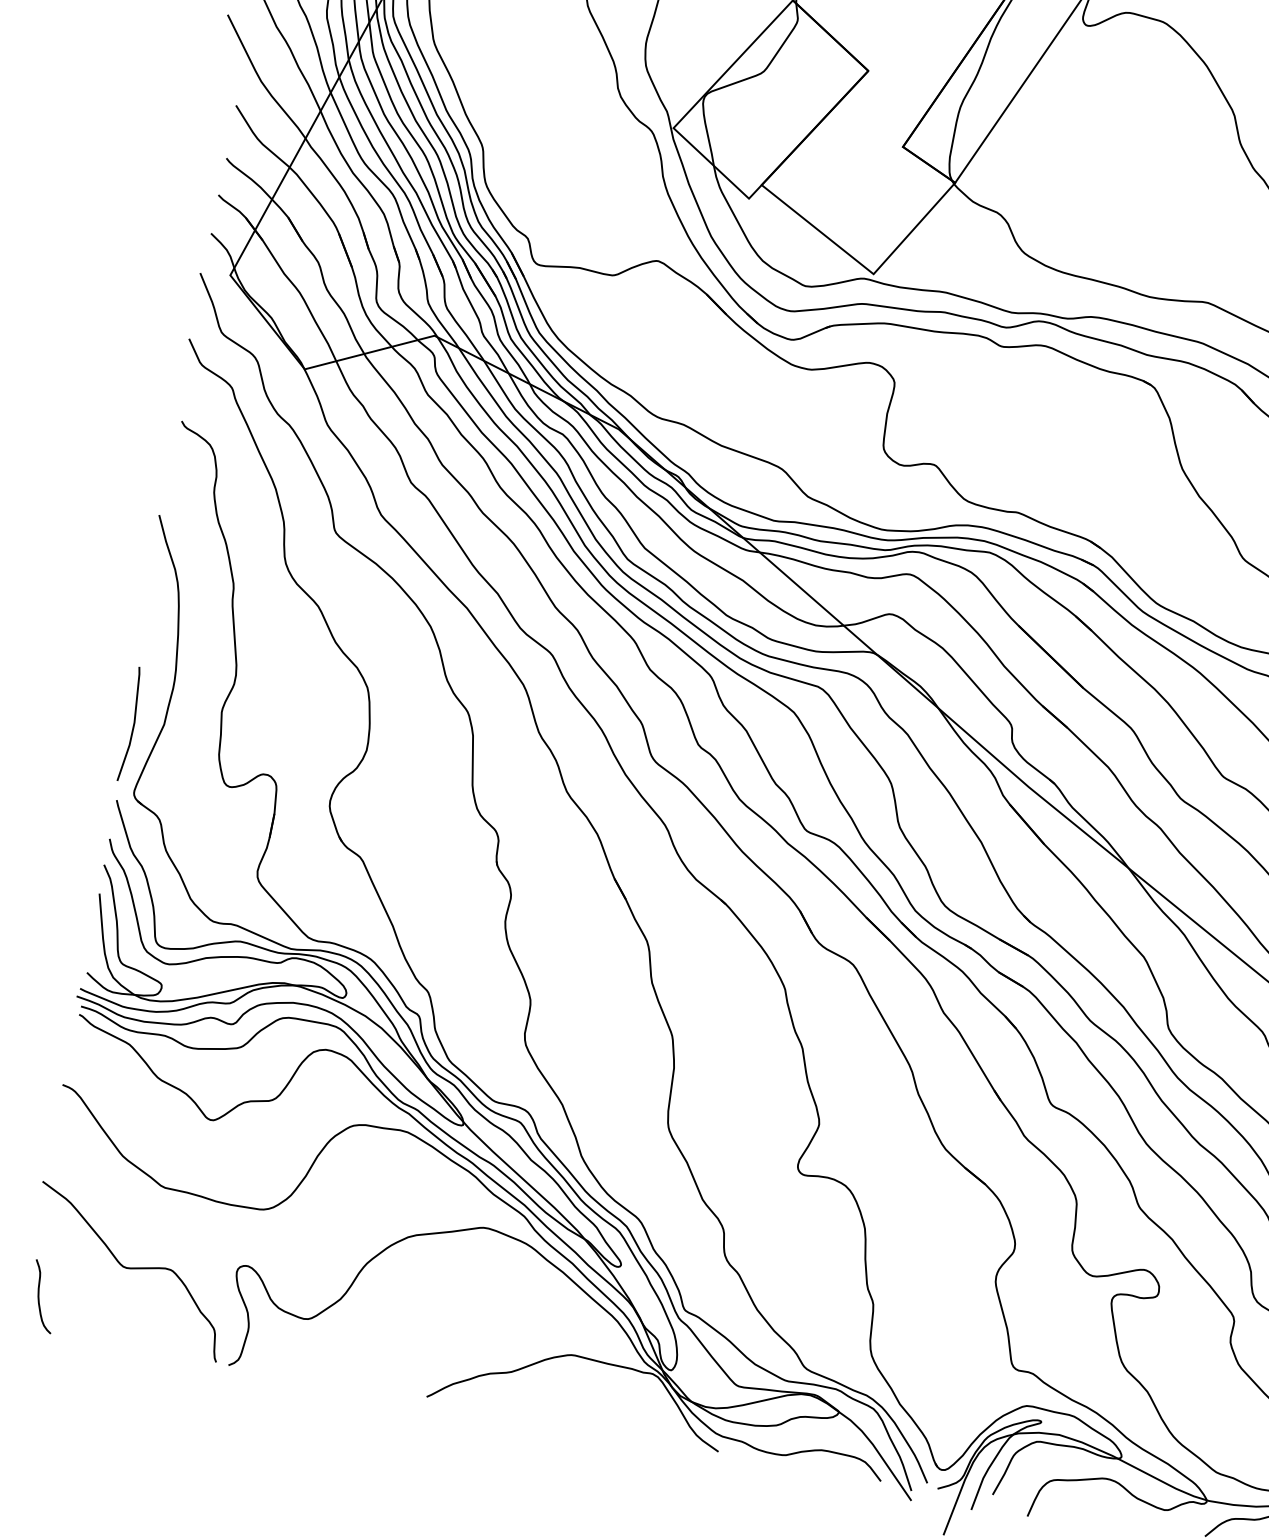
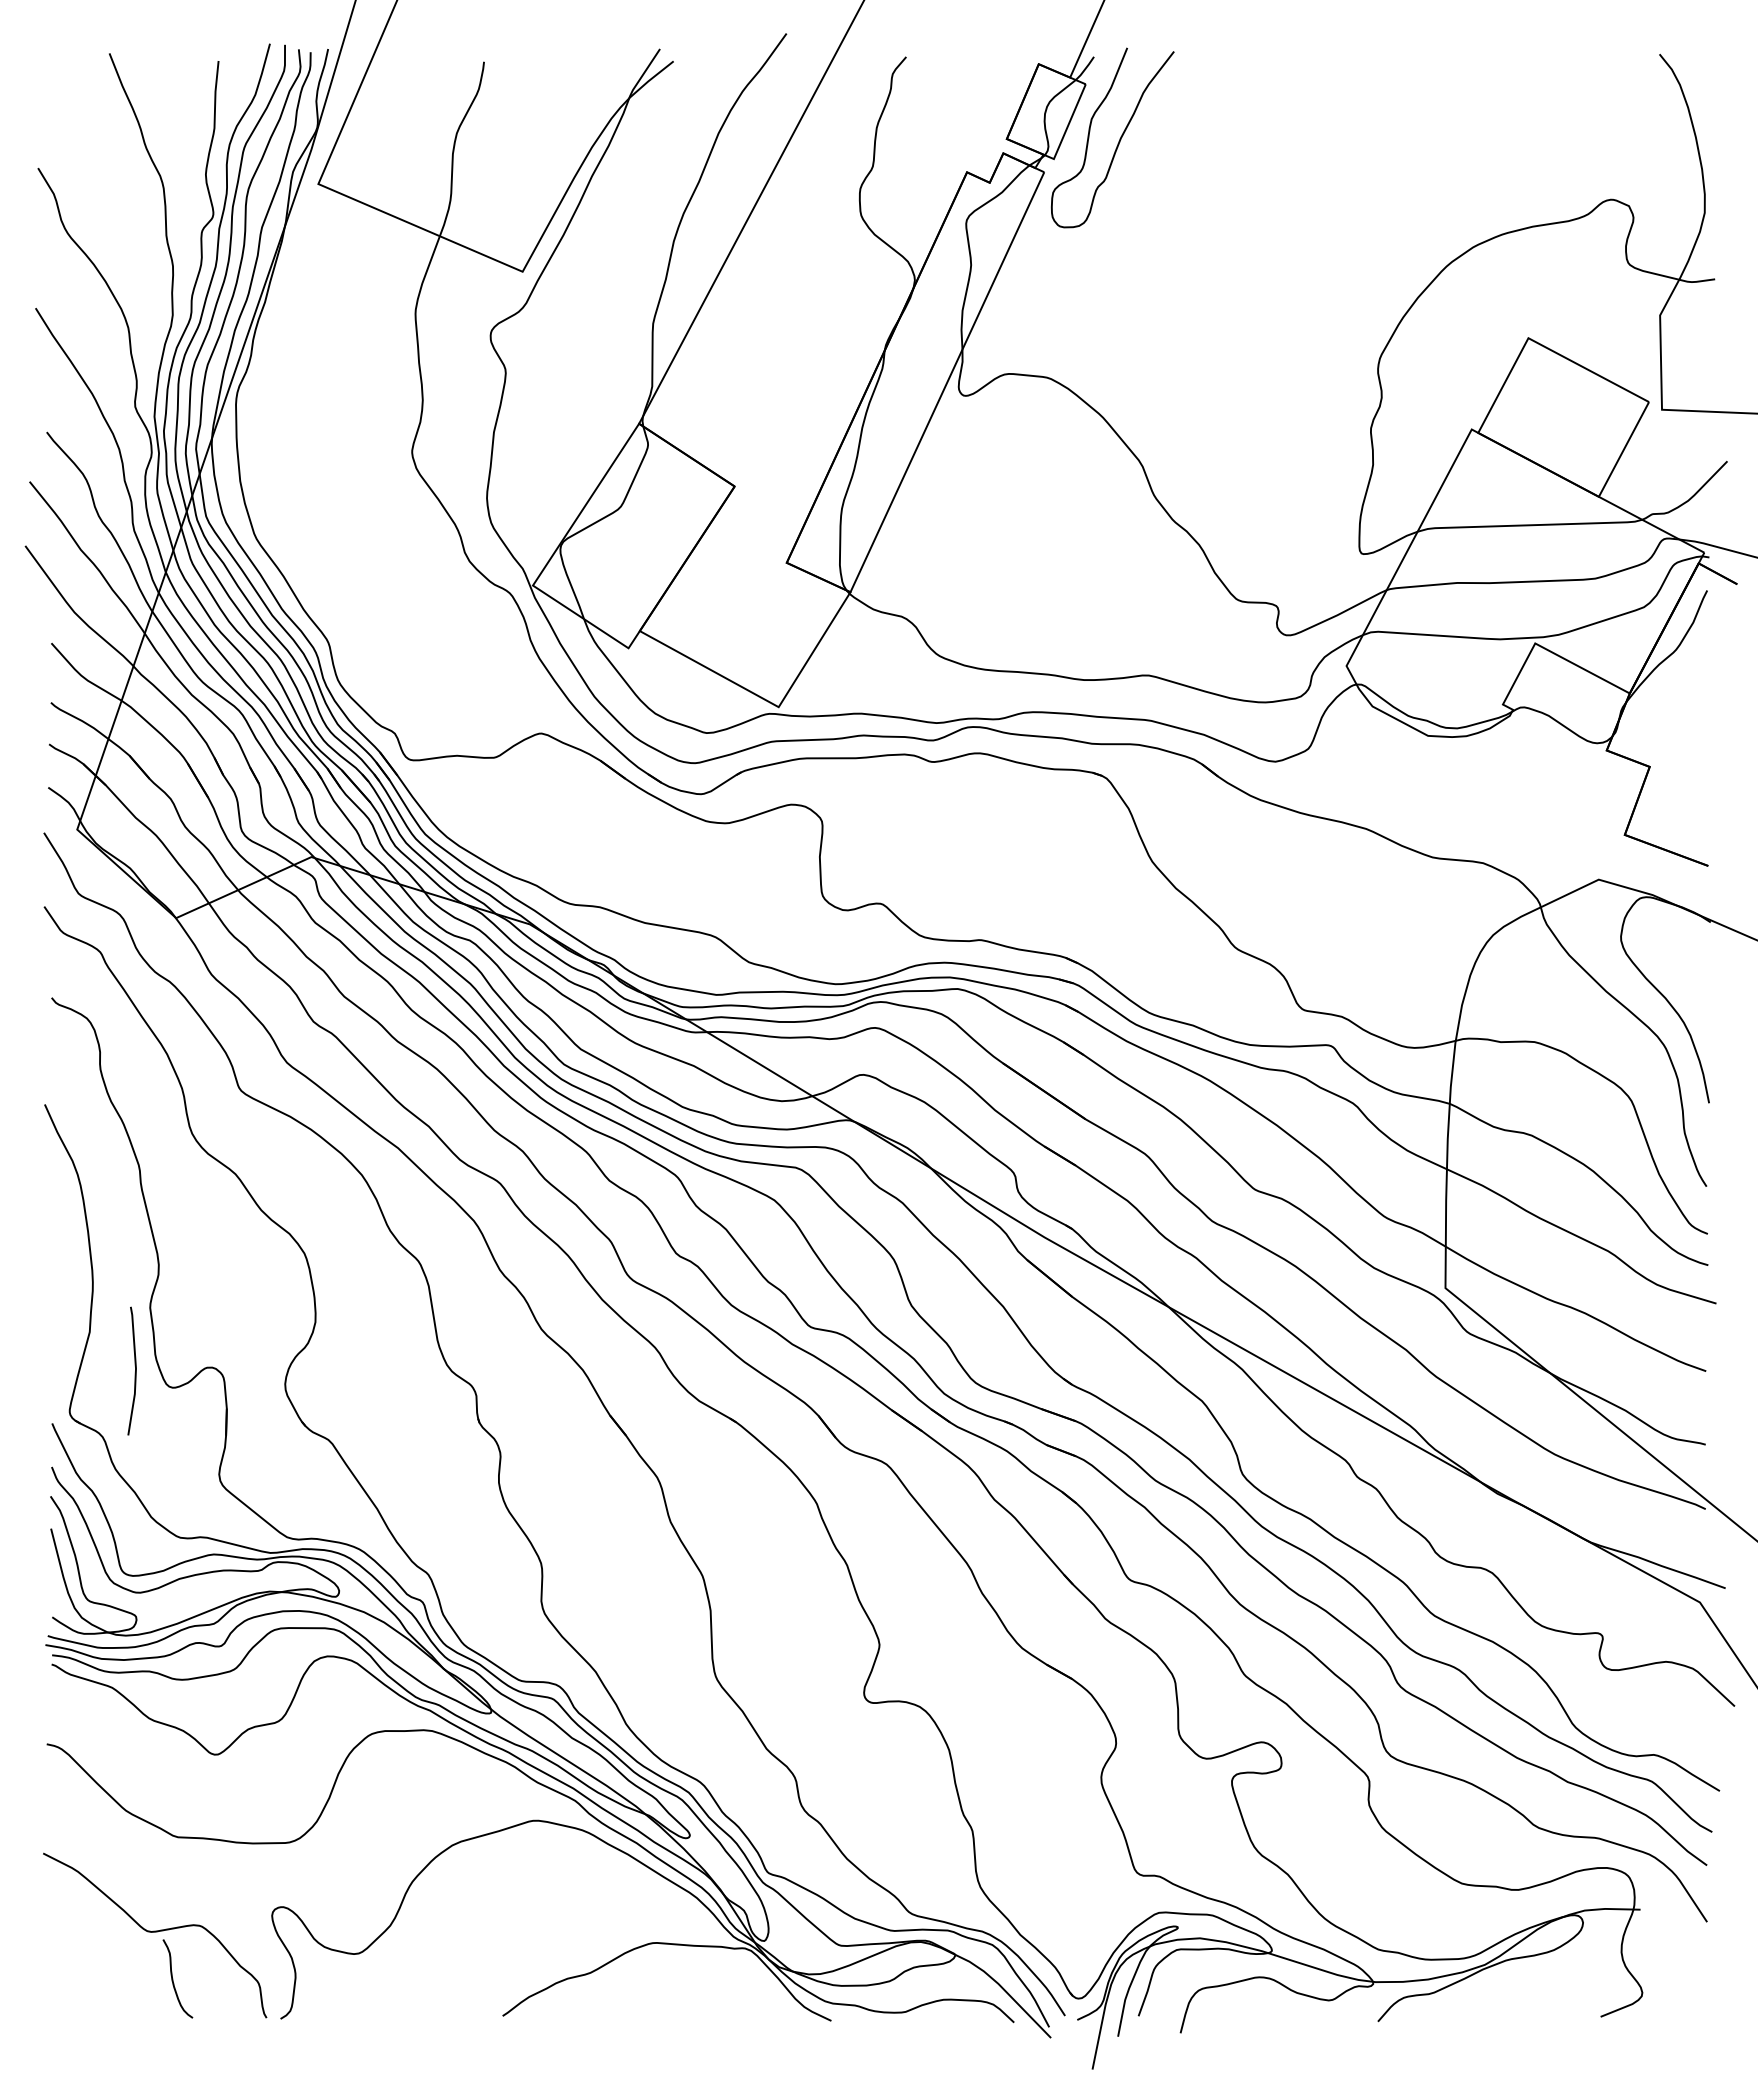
line: (133, 724) -> (135, 1370), moved
curve: (39, 1295) -> (173, 1978), moved

